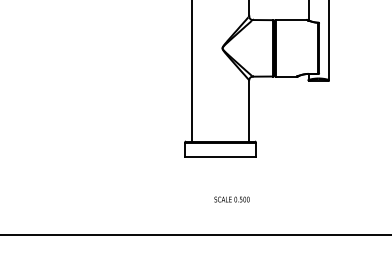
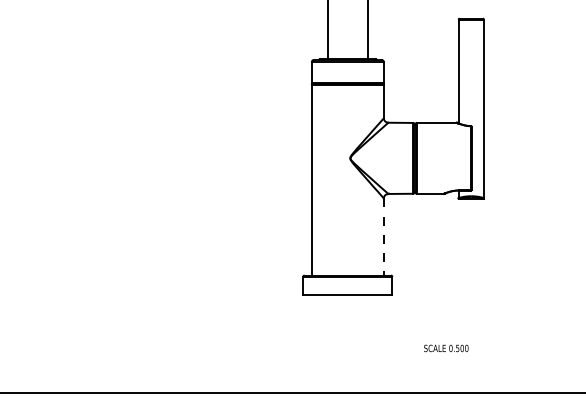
line: (248, 111) -> (383, 237), solid -> dashed
text: (232, 199) -> (446, 348), moved

